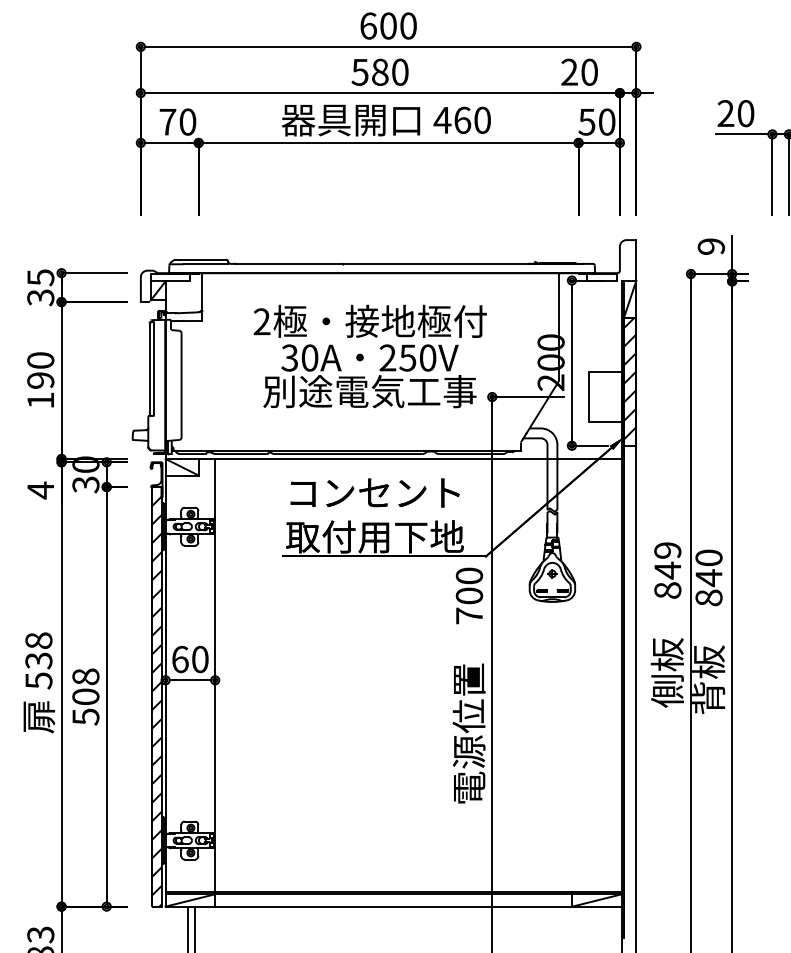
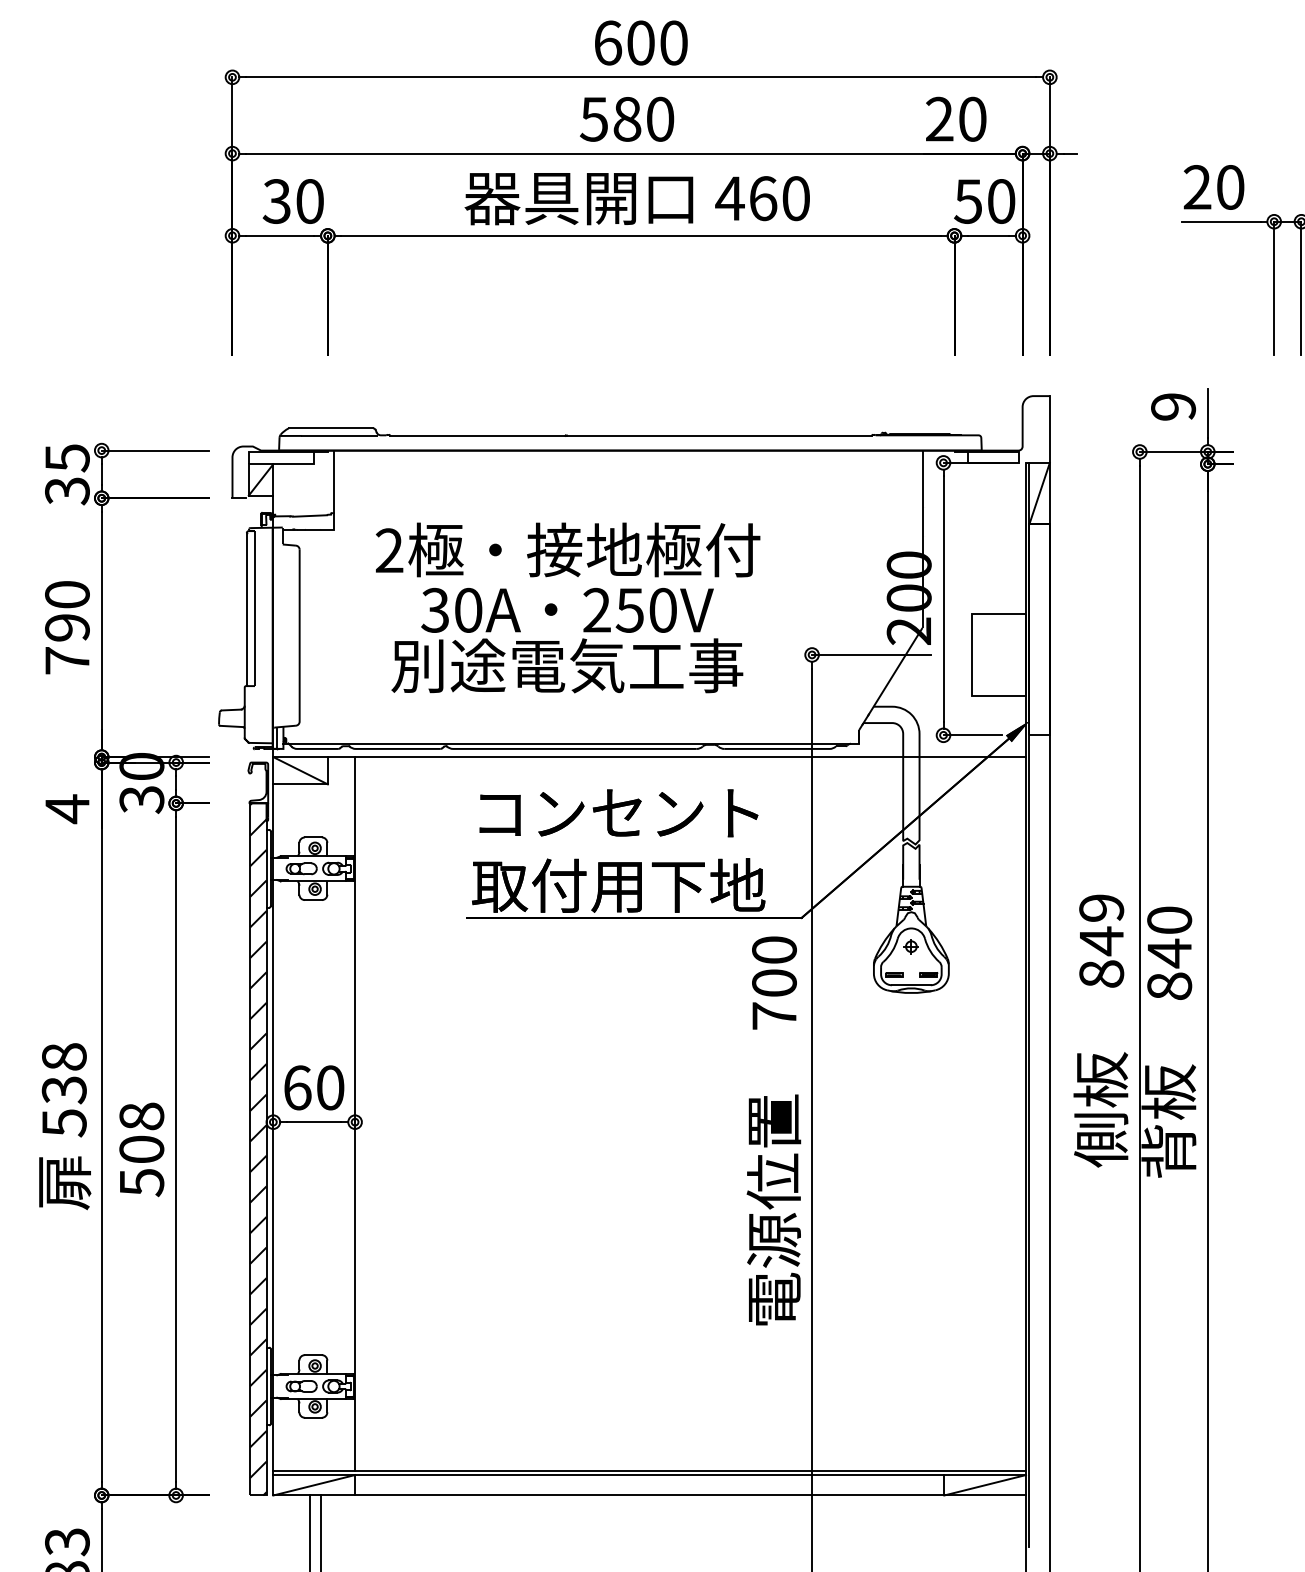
text: (167, 121) -> (276, 200), 70 -> 30
text: (369, 356) -> (566, 607), moved
hatch: (630, 381) -> (1040, 629), removed
text: (40, 400) -> (66, 660), 190 -> 790

